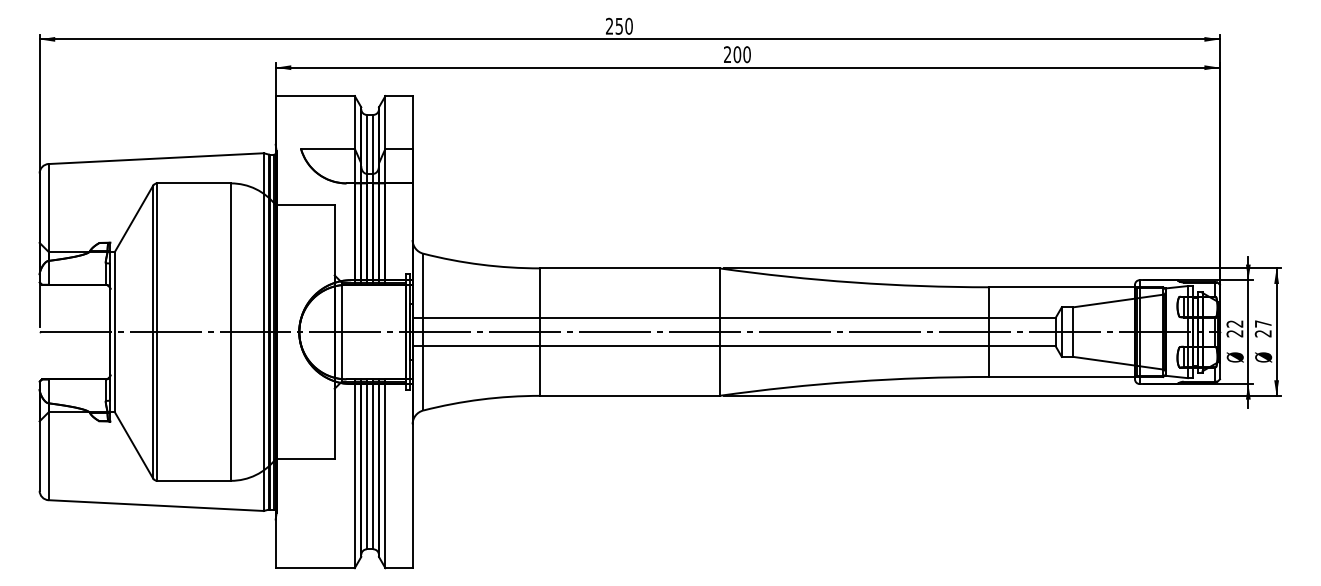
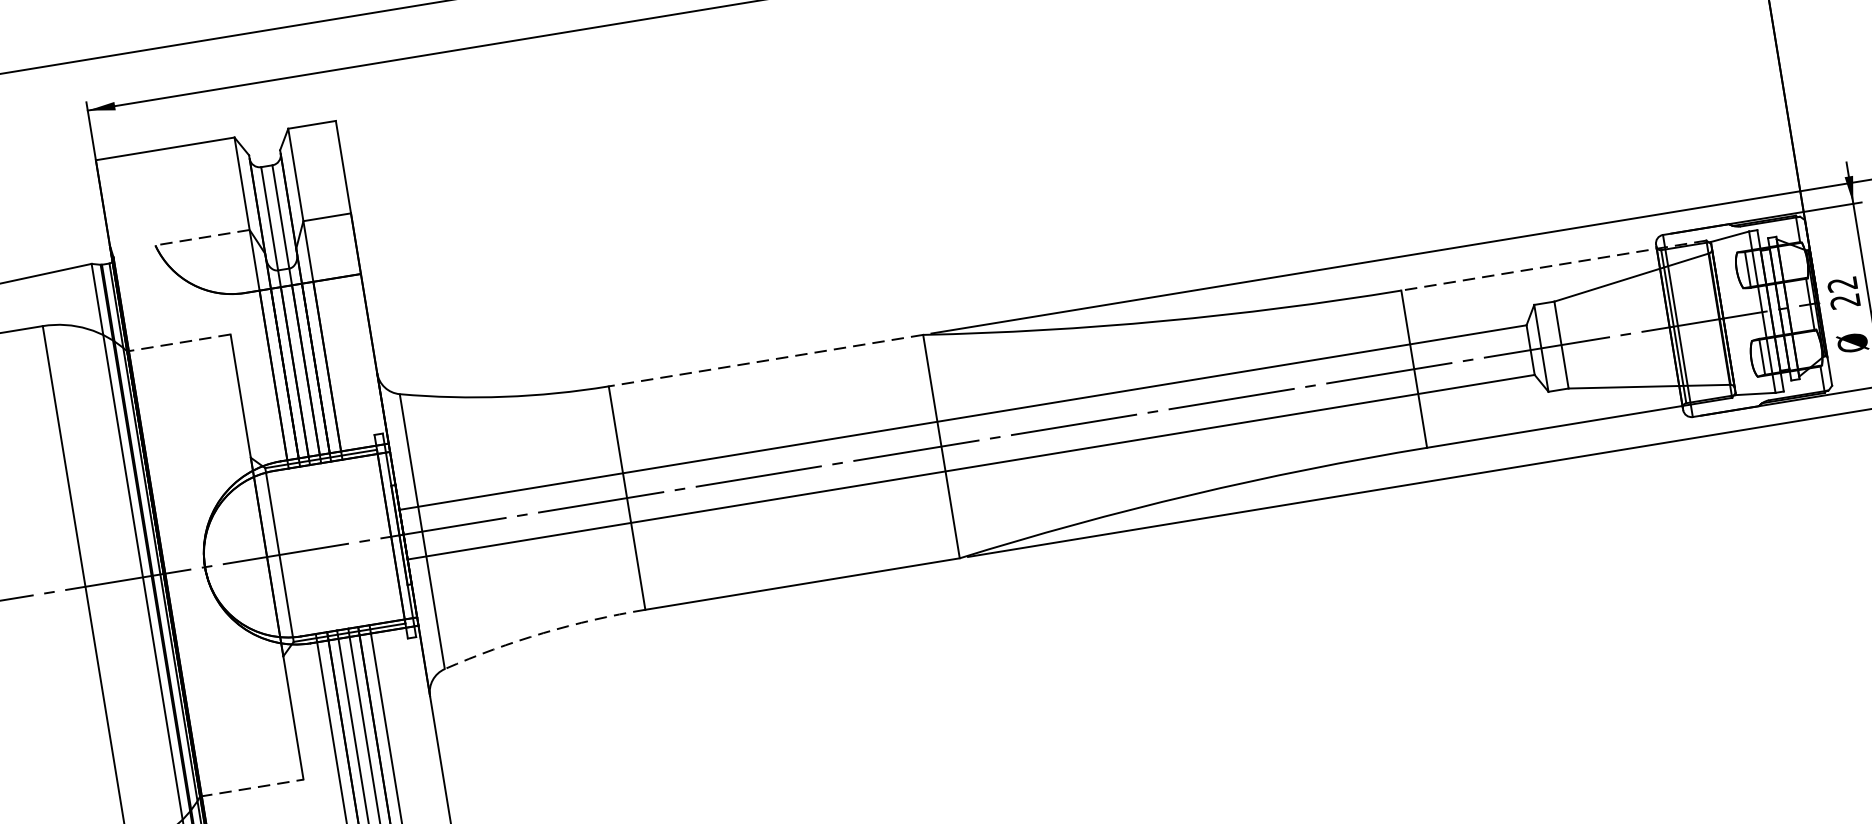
line: (327, 148) -> (201, 237), solid -> dashed
line: (305, 205) -> (179, 343), solid -> dashed
line: (629, 268) -> (765, 360), solid -> dashed
line: (1075, 287) -> (1552, 266), solid -> dashed
arc: (481, 399) -> (543, 633), solid -> dashed
line: (305, 459) -> (252, 788), solid -> dashed

